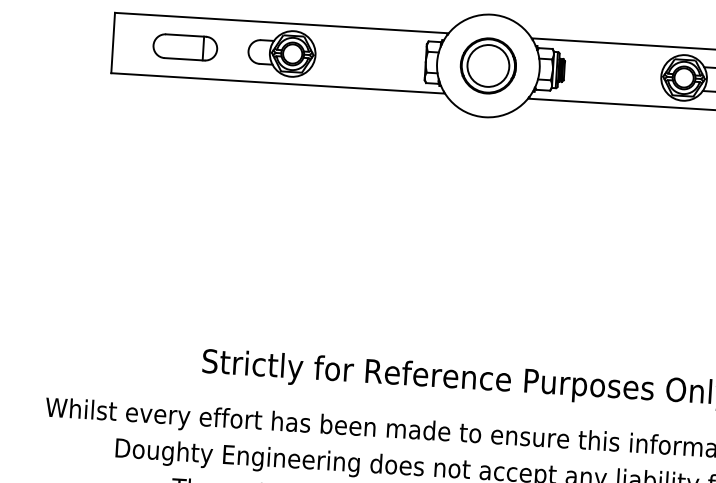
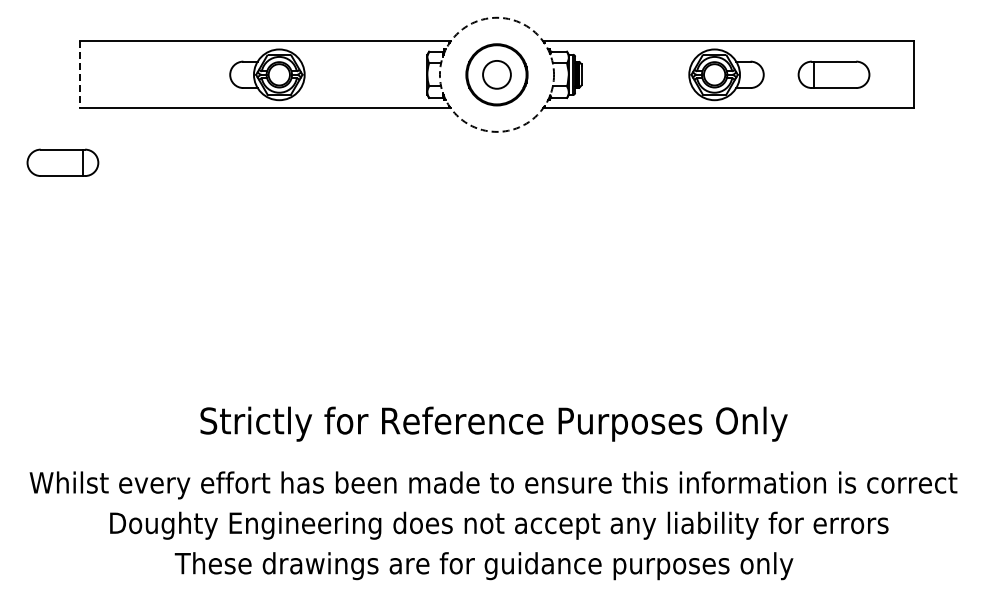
line: (113, 42) -> (79, 74), solid -> dashed
part: (184, 47) -> (62, 162), moved
circle: (487, 65) -> (496, 74), size x0.6
circle: (487, 65) -> (496, 74), solid -> dashed

